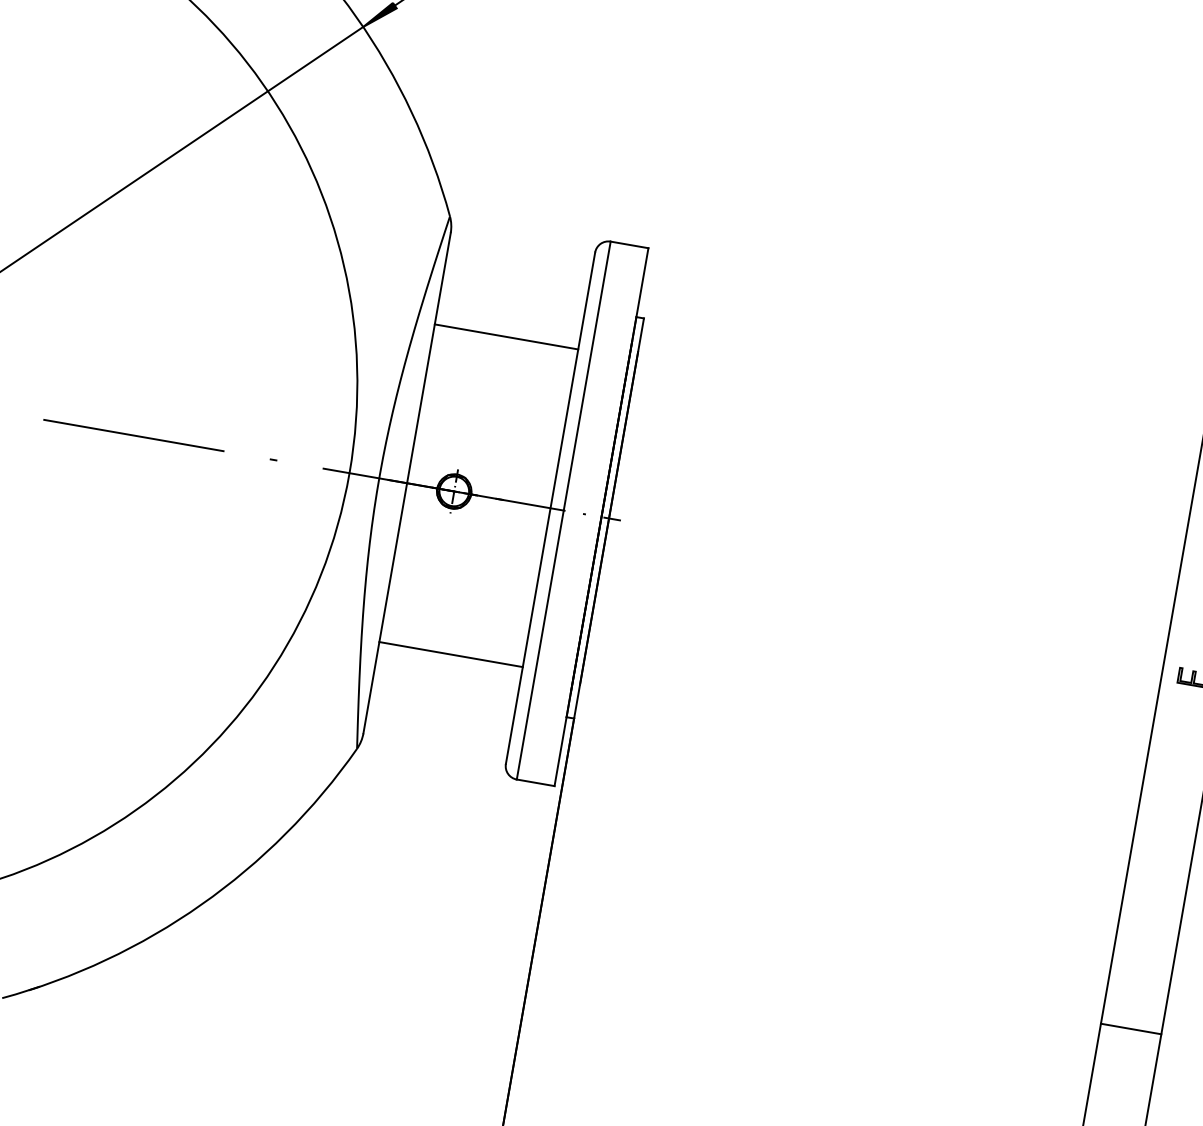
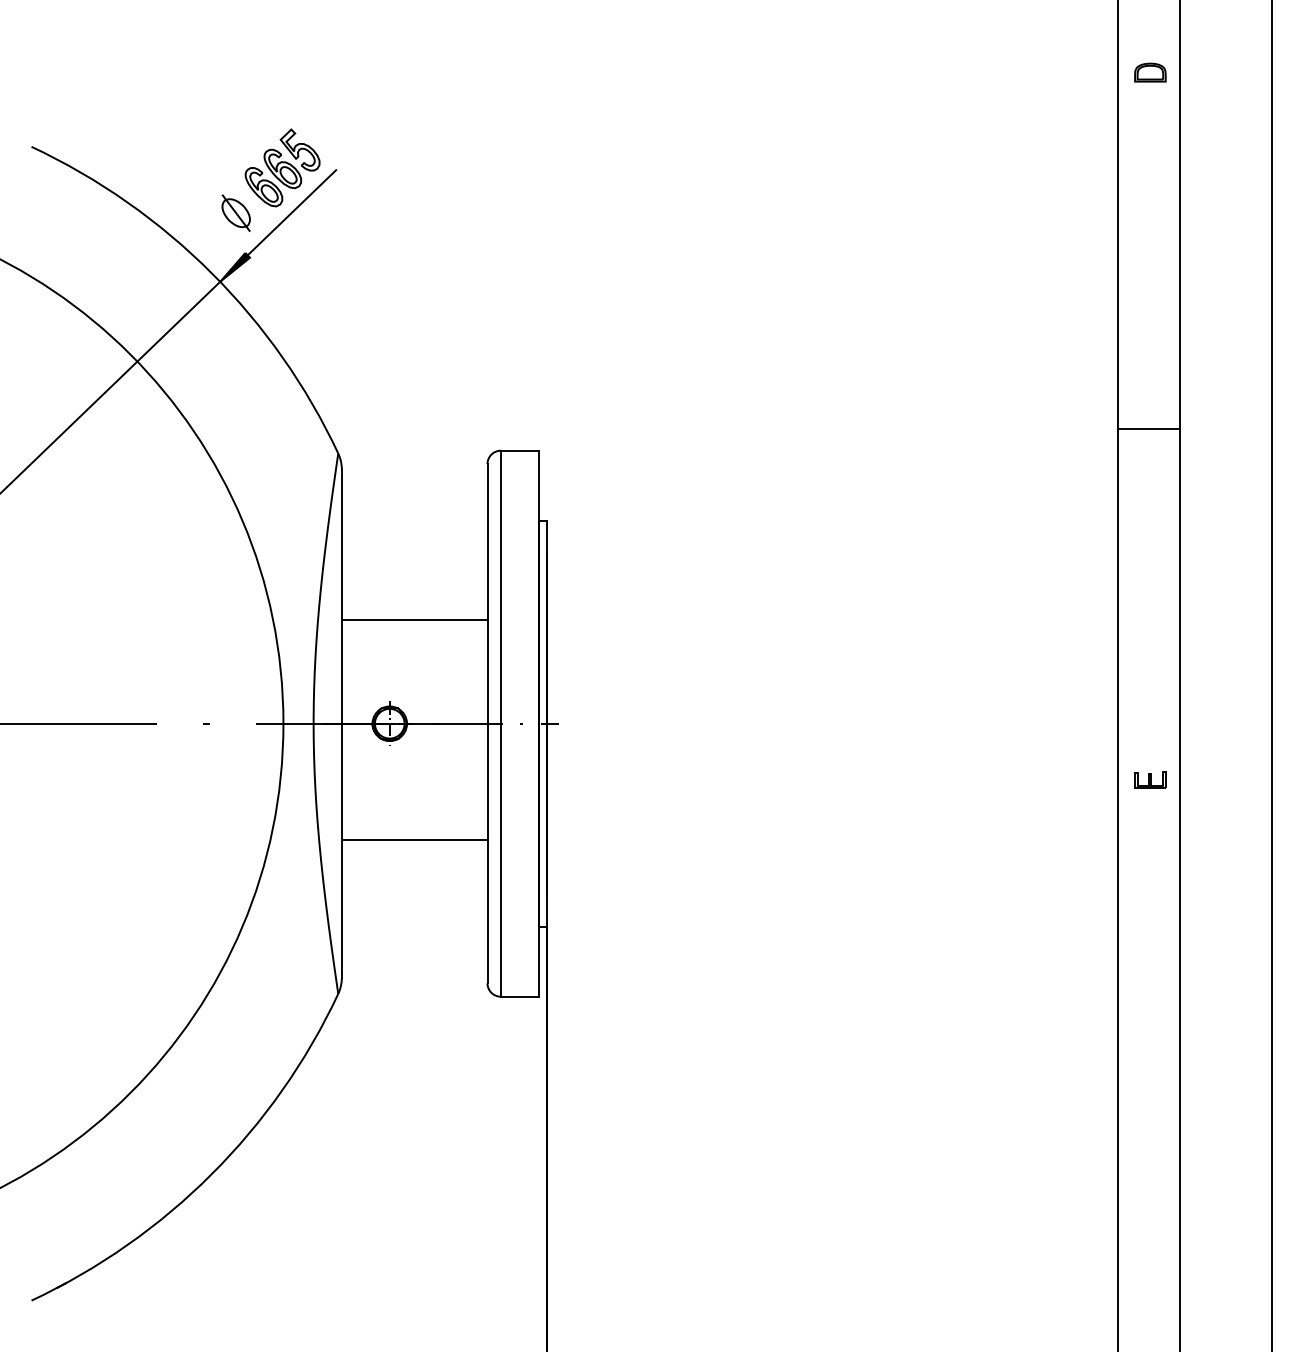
line: (506, 336) -> (414, 619), moved
line: (450, 654) -> (414, 839), moved
line: (1130, 1028) -> (1148, 1136), removed

